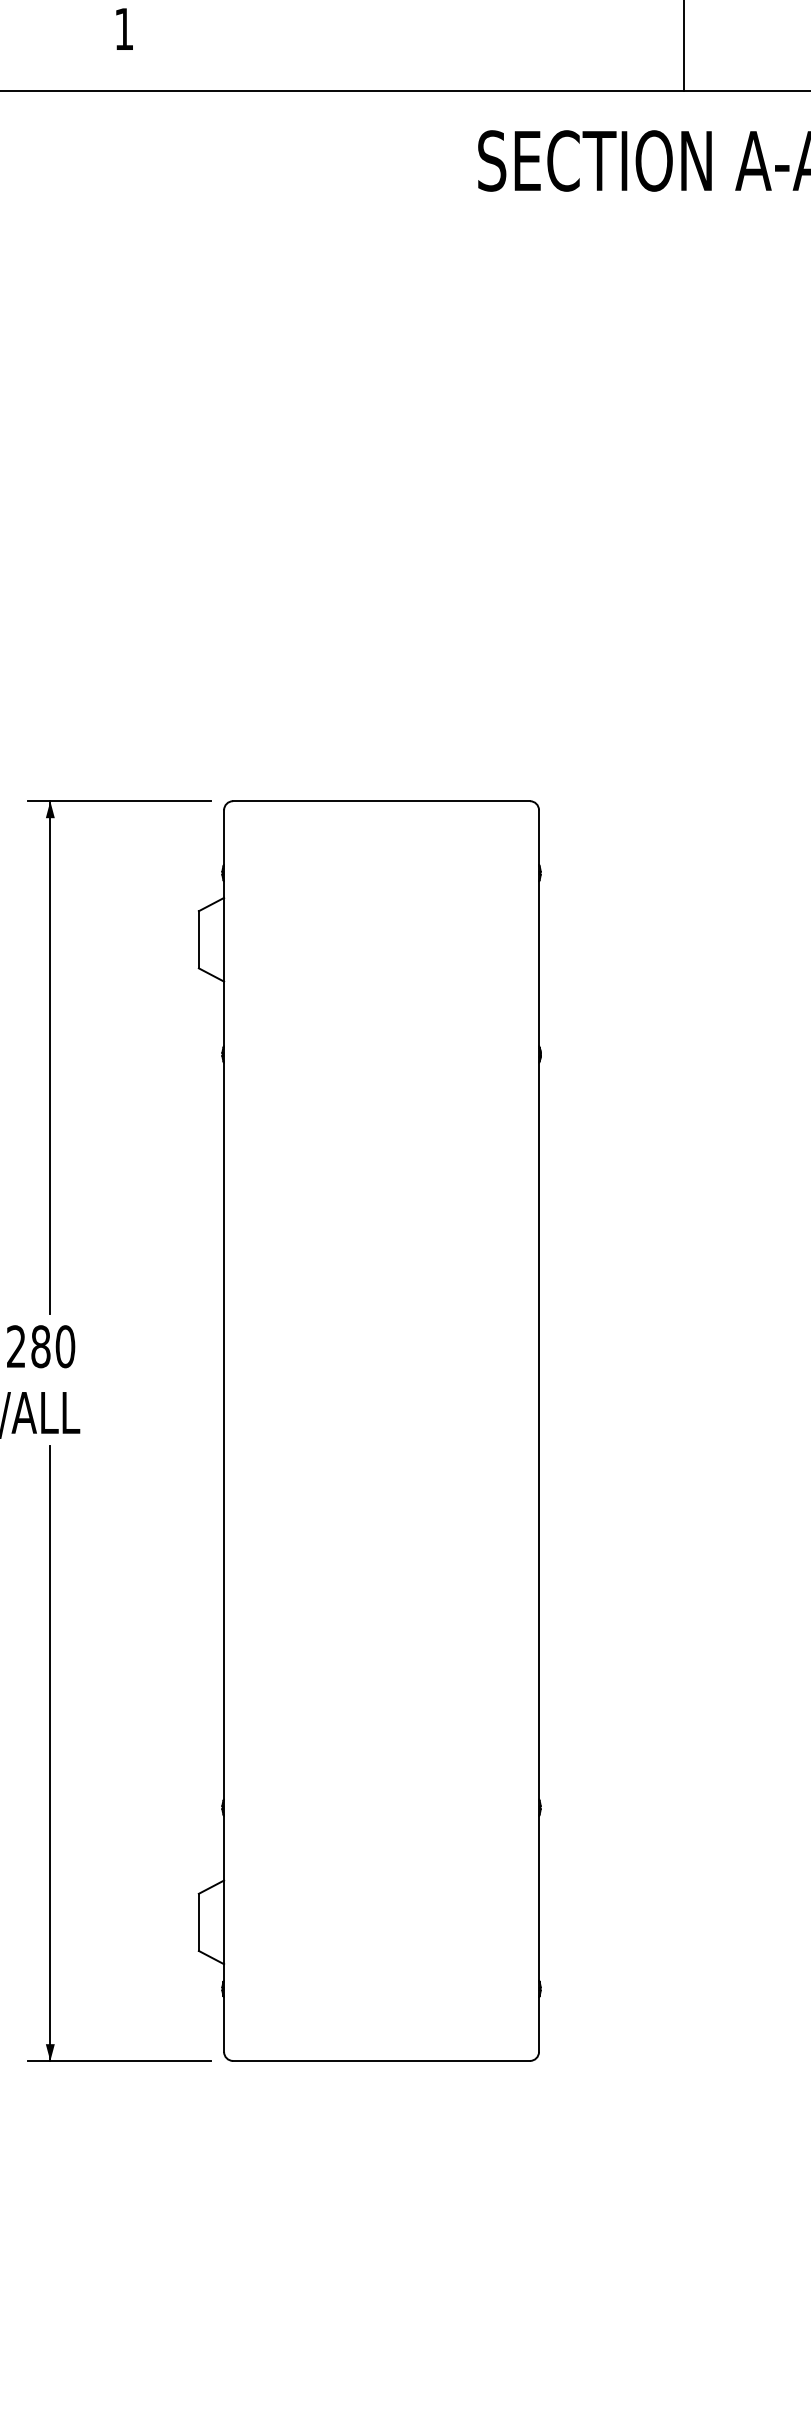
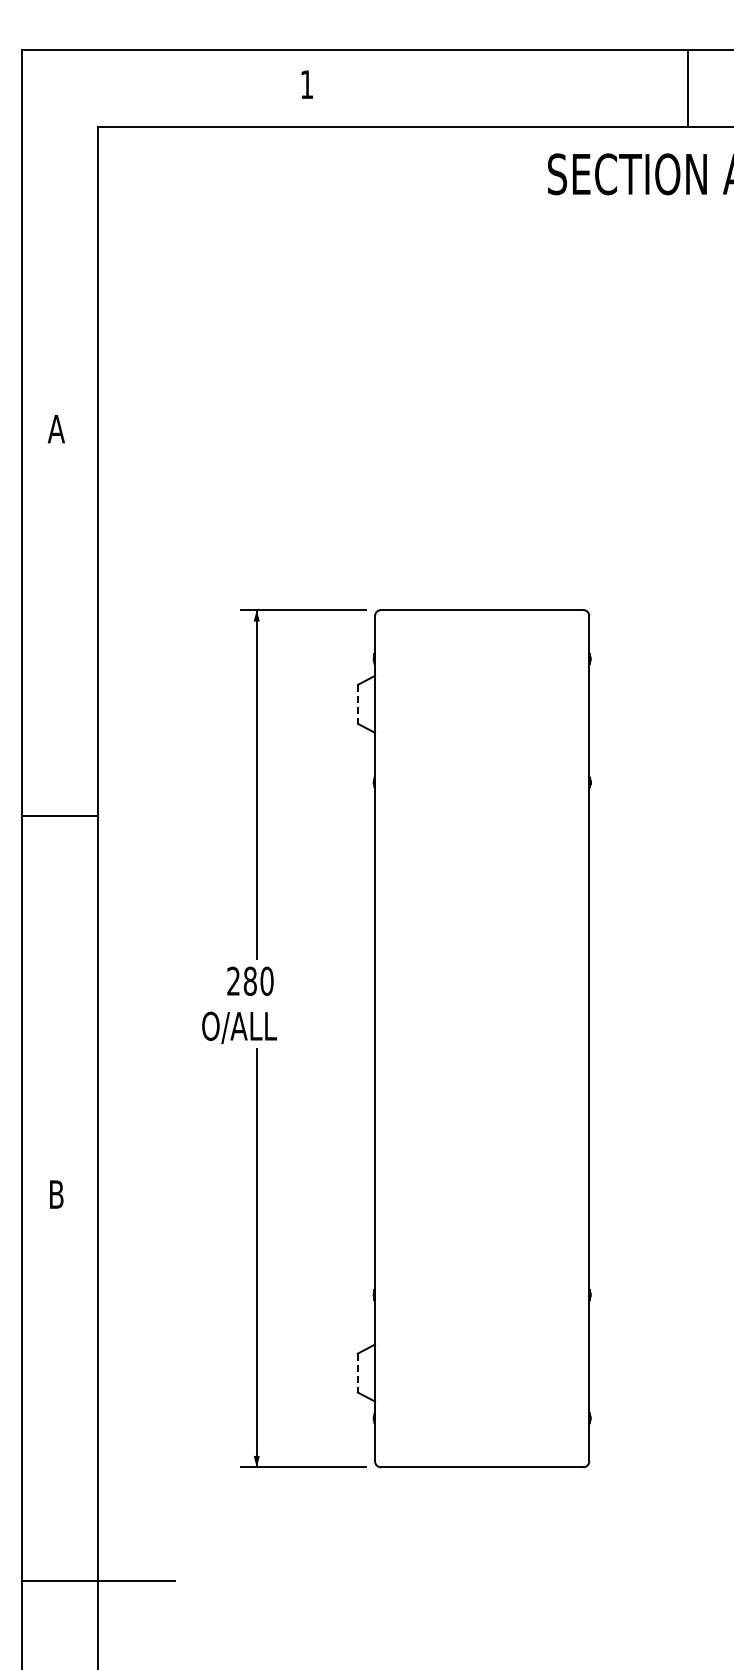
line: (198, 939) -> (357, 704), solid -> dashed
line: (198, 1923) -> (357, 1373), solid -> dashed

